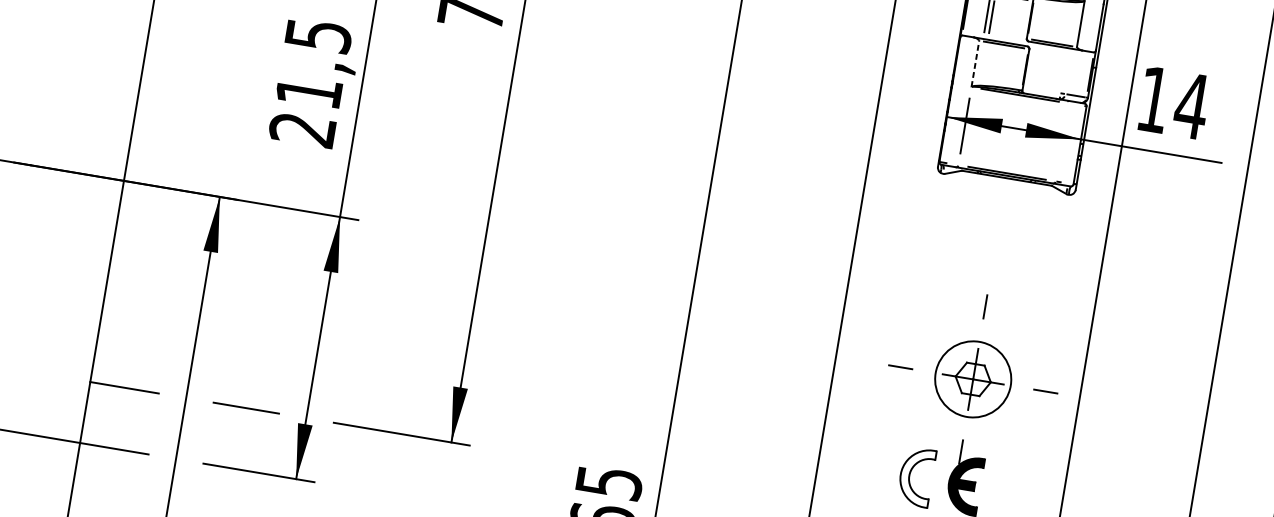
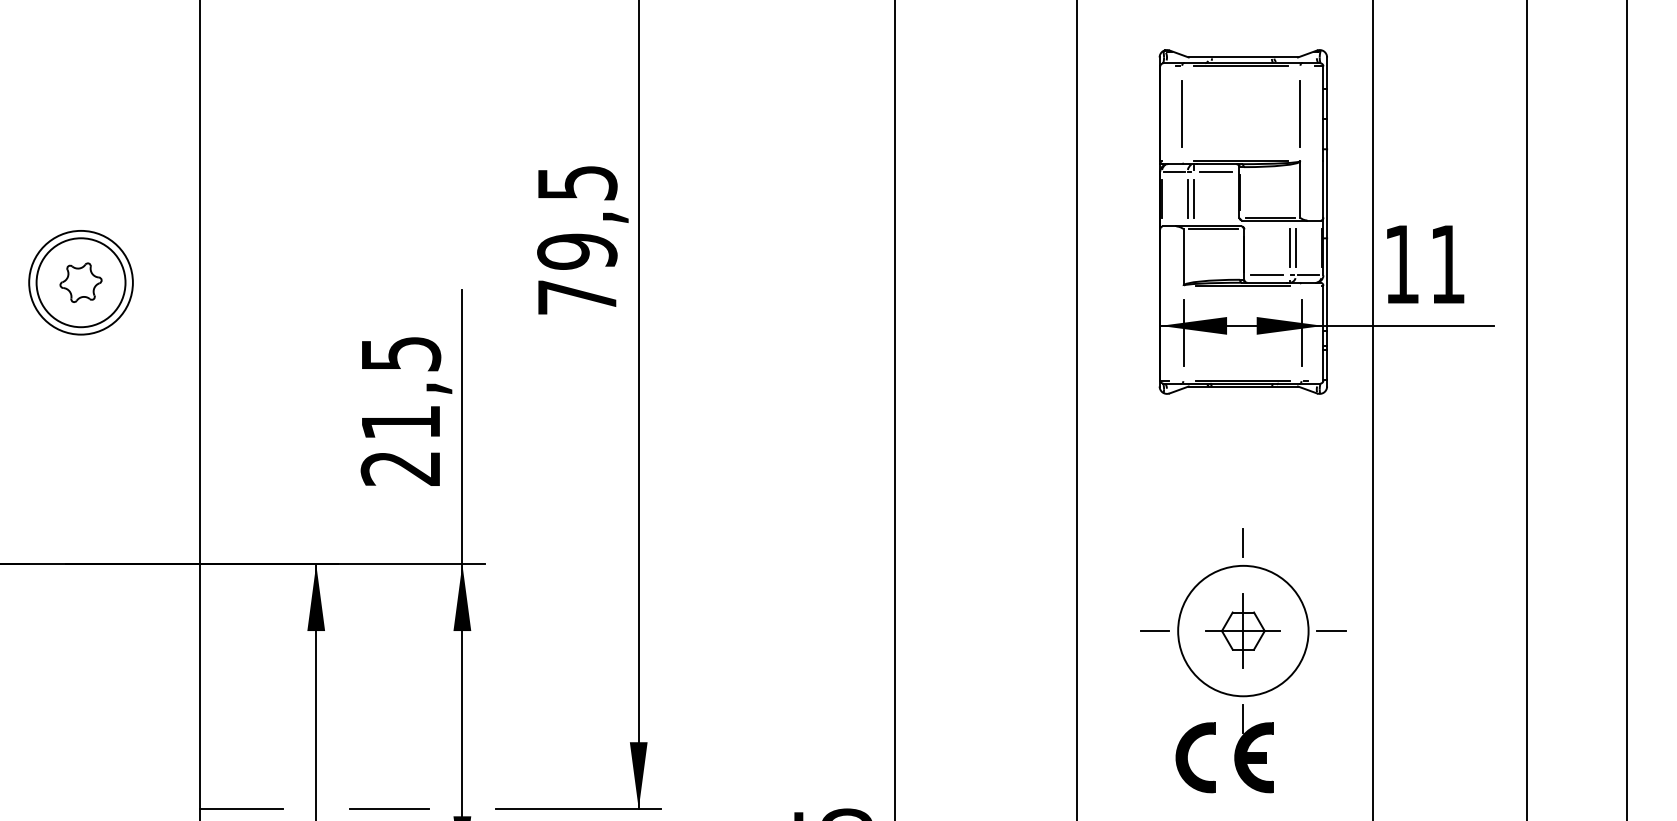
line: (975, 63) -> (1183, 256), dashed -> solid
line: (1064, 70) -> (1290, 247), added
line: (1068, 71) -> (1295, 247), added
line: (1042, 90) -> (1267, 275), added
text: (1191, 106) -> (1447, 264), 14 -> 11
line: (1062, 141) -> (1301, 332), added
circle: (973, 378) -> (1243, 630), size x1.43
fill: (916, 476) -> (1195, 757), added

